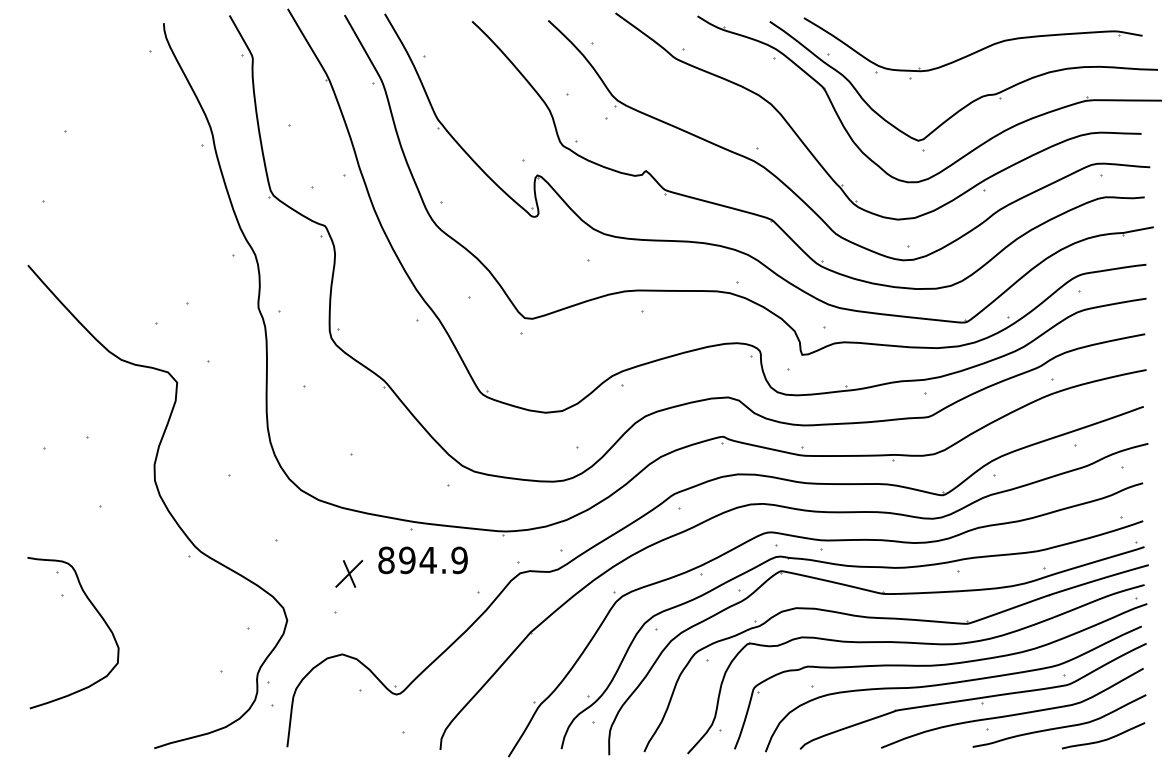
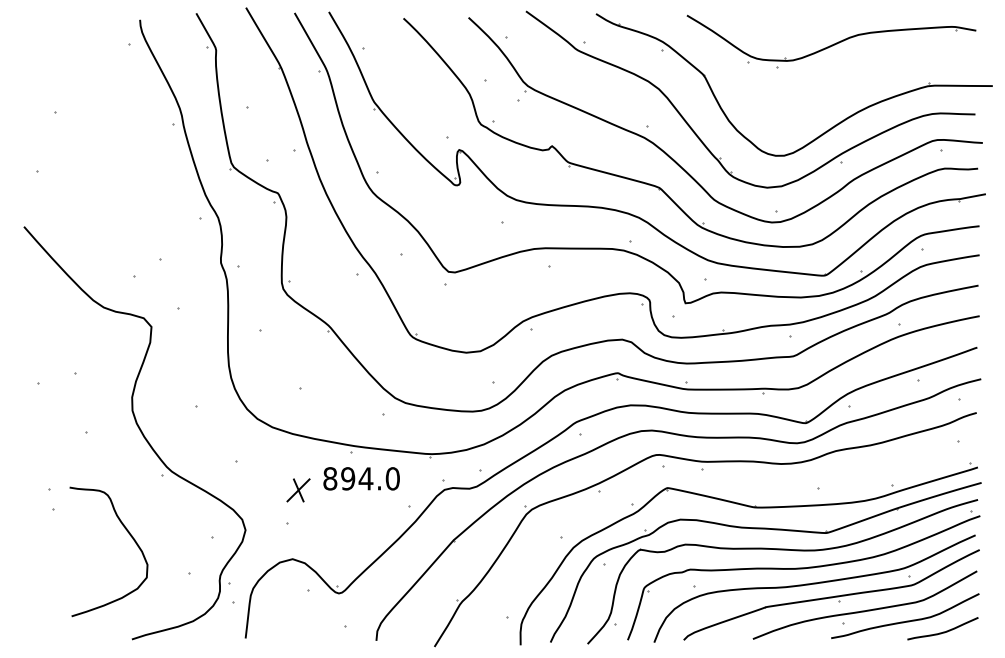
part: (973, 99) -> (831, 85), removed
text: (459, 559) -> (392, 478), 894.9 -> 894.0
part: (858, 568) -> (733, 485), removed
curve: (98, 615) -> (130, 536), moved

